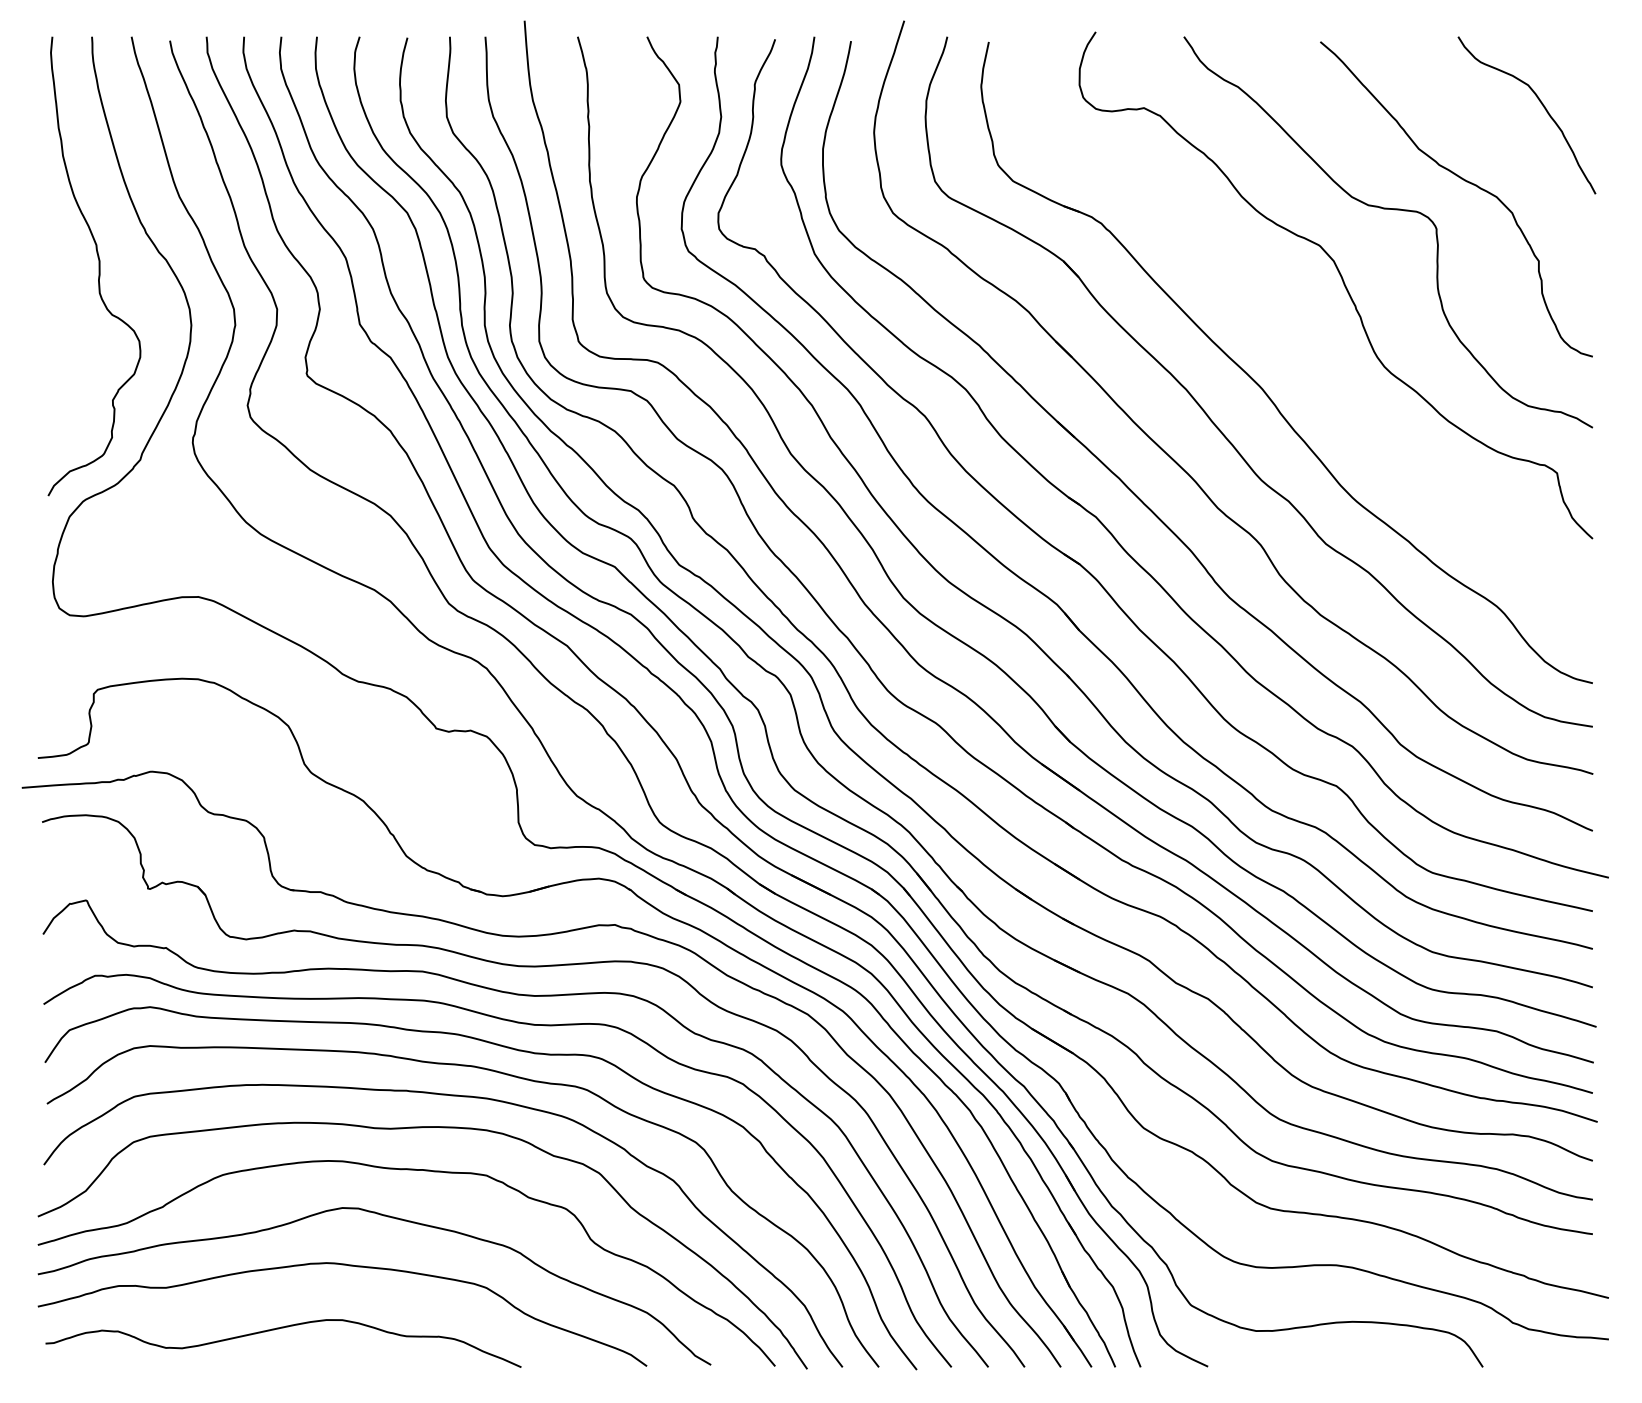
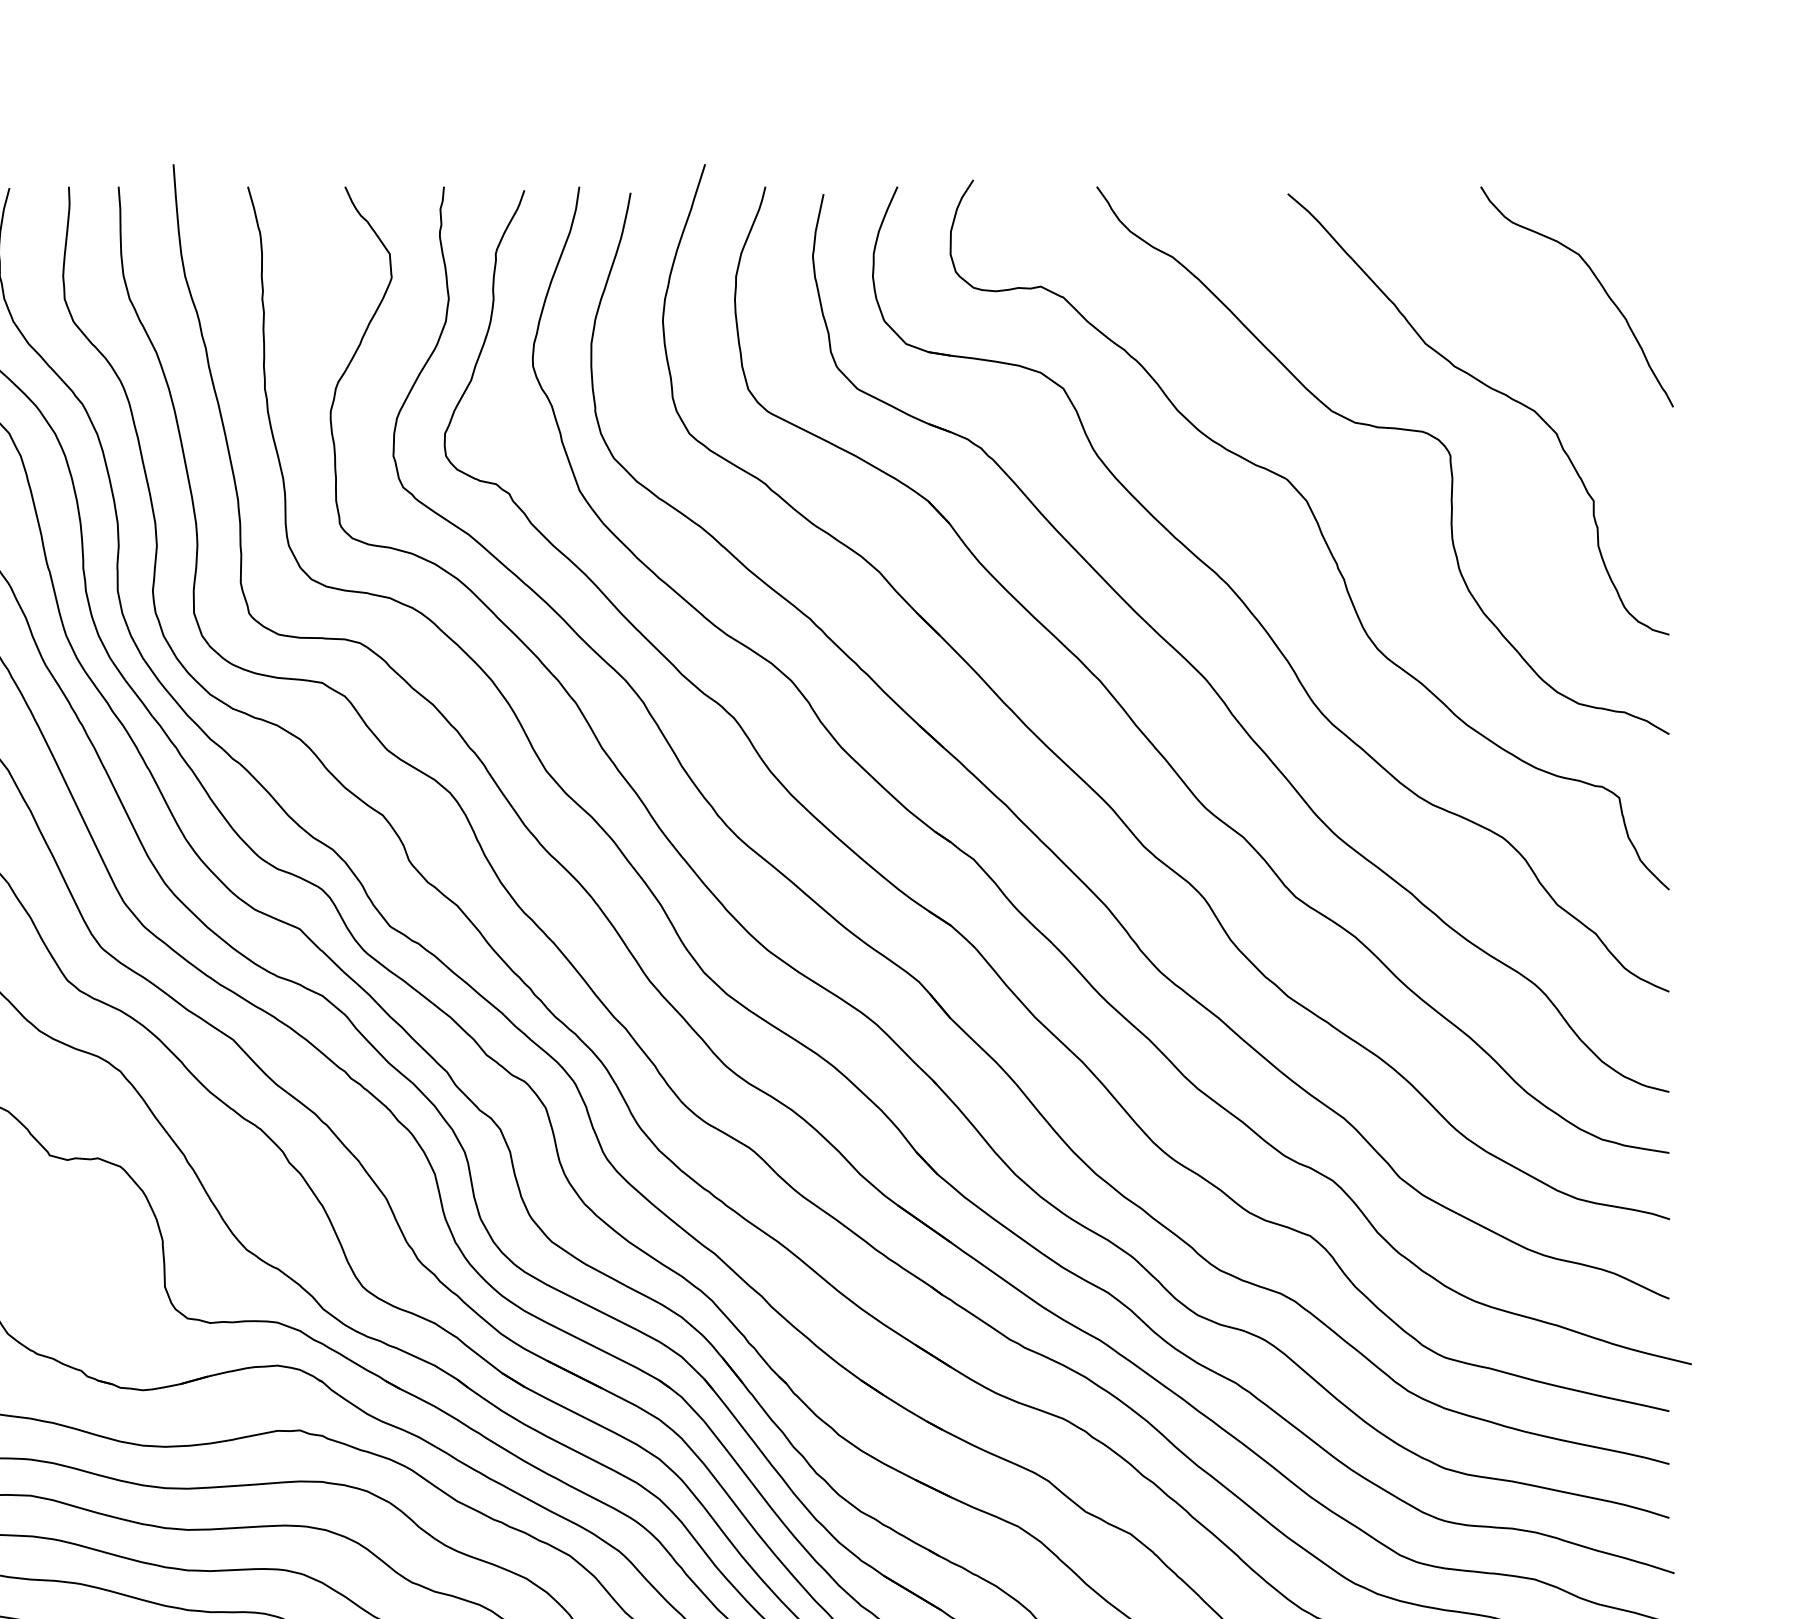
part: (1291, 335) -> (1247, 605), added

